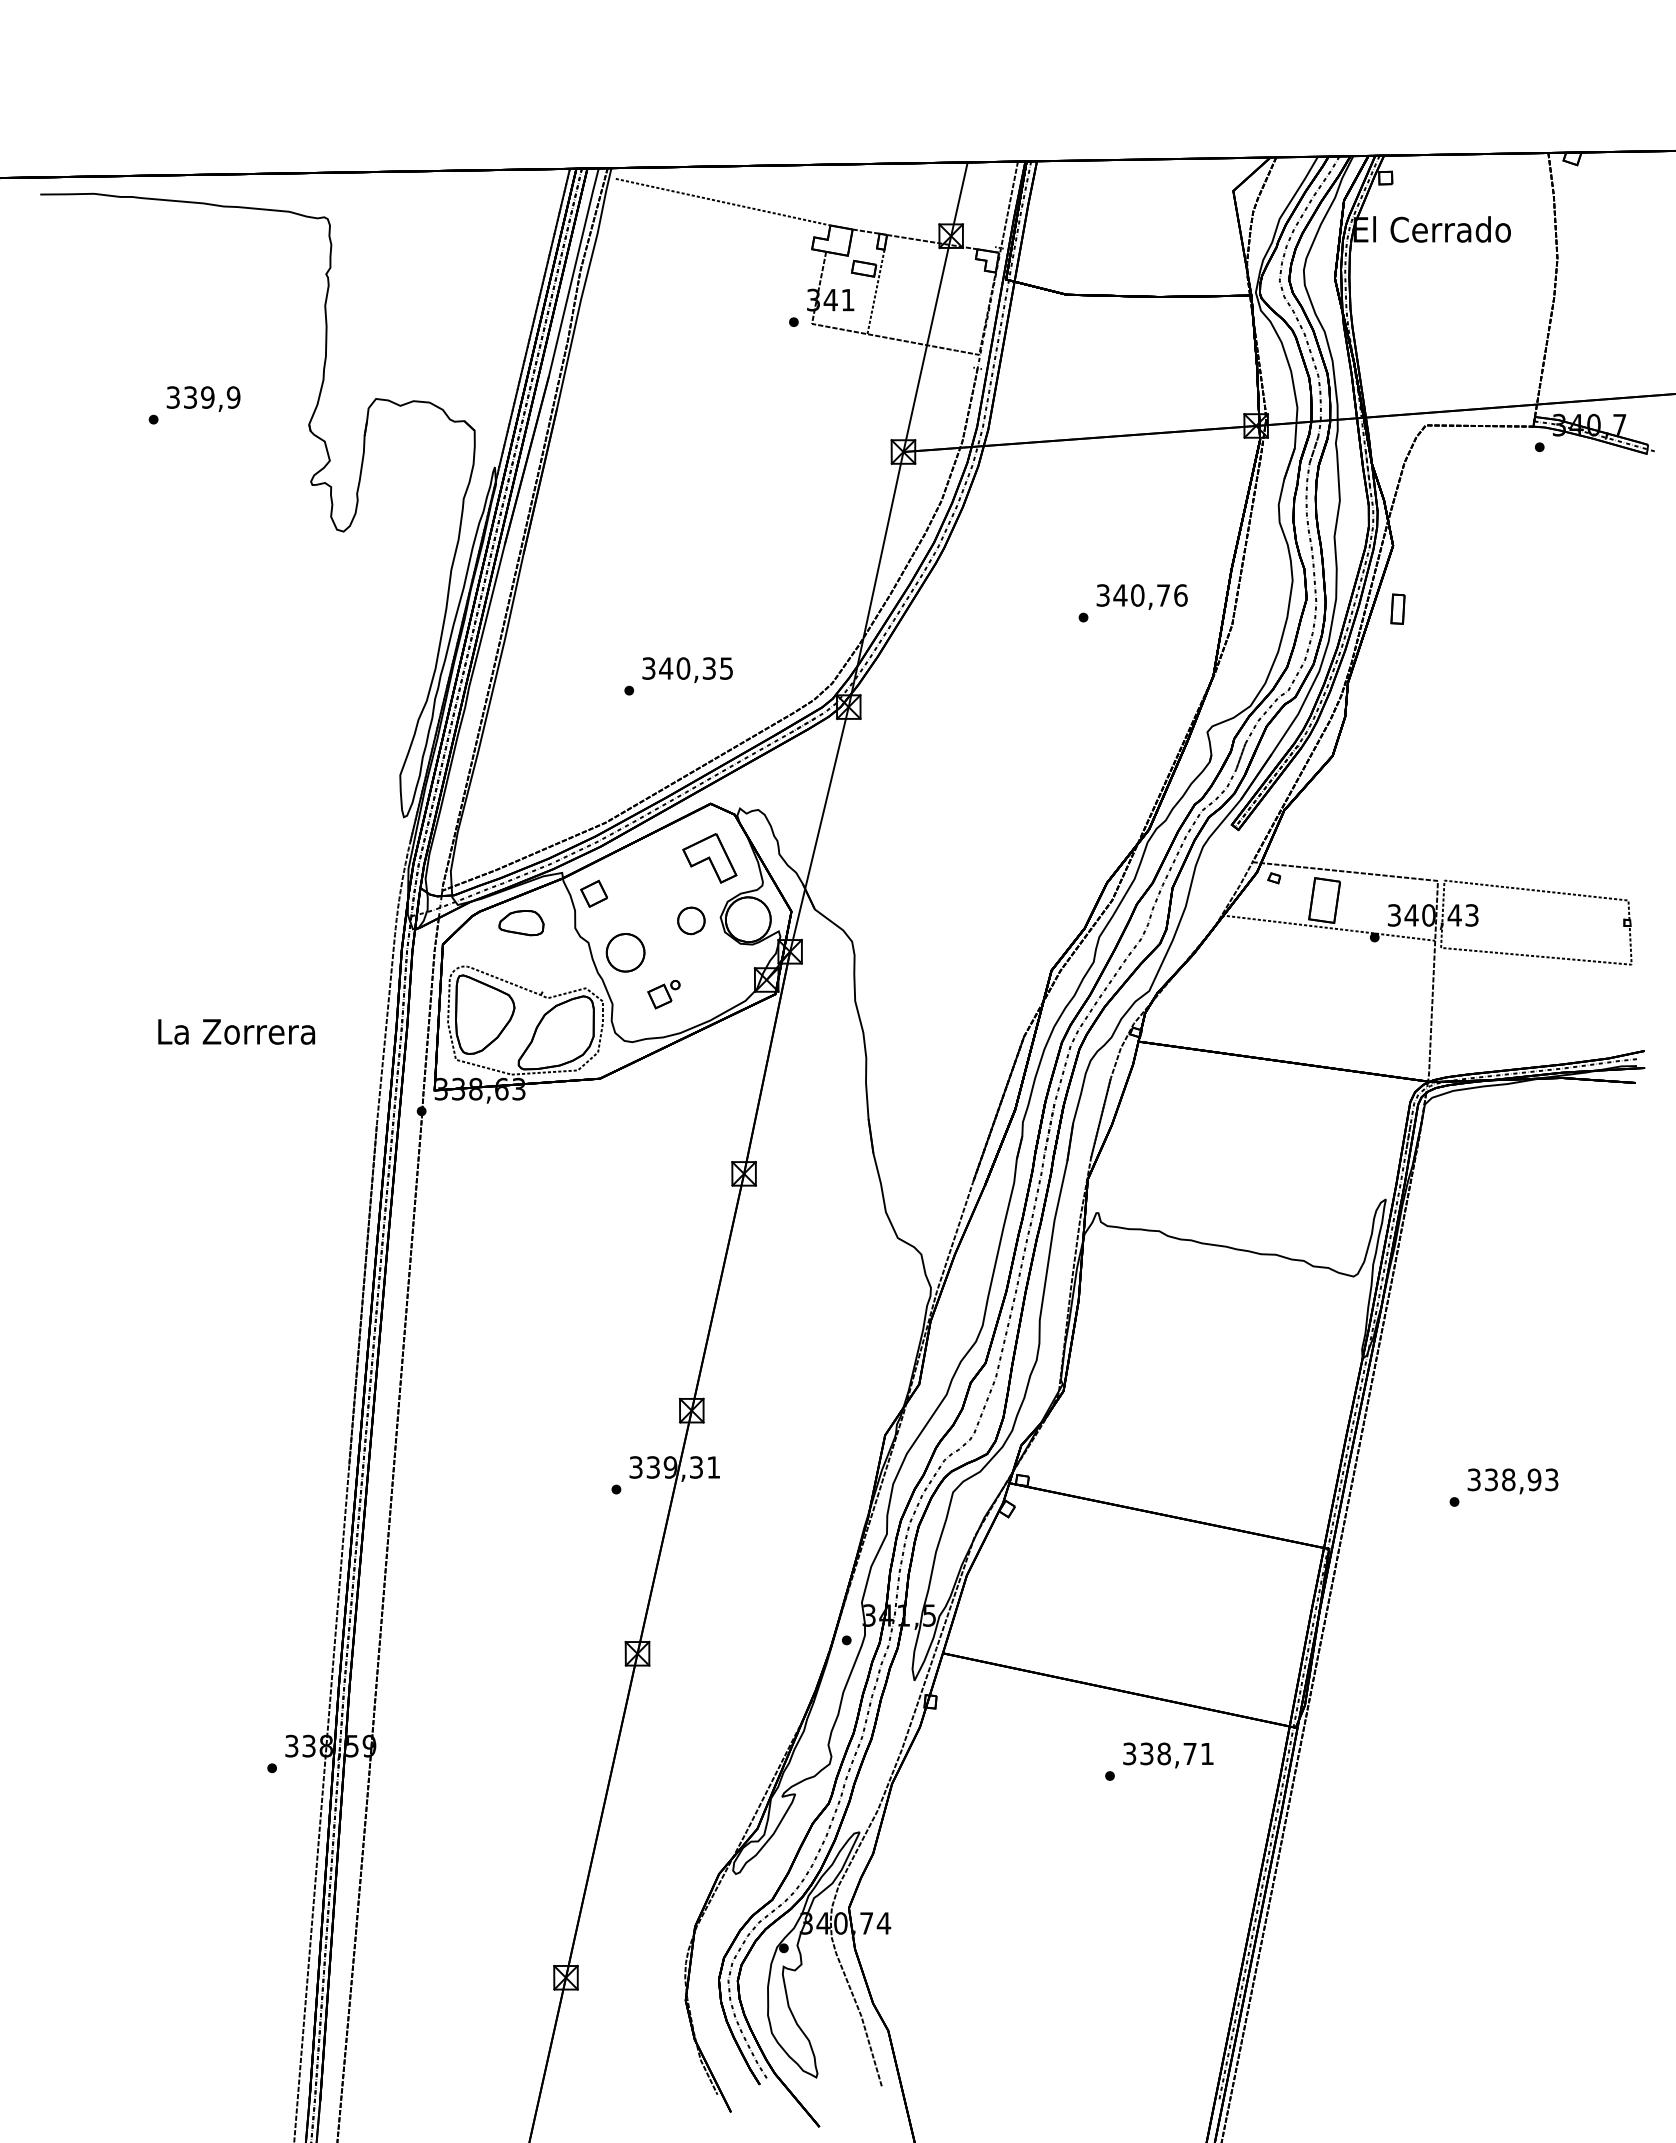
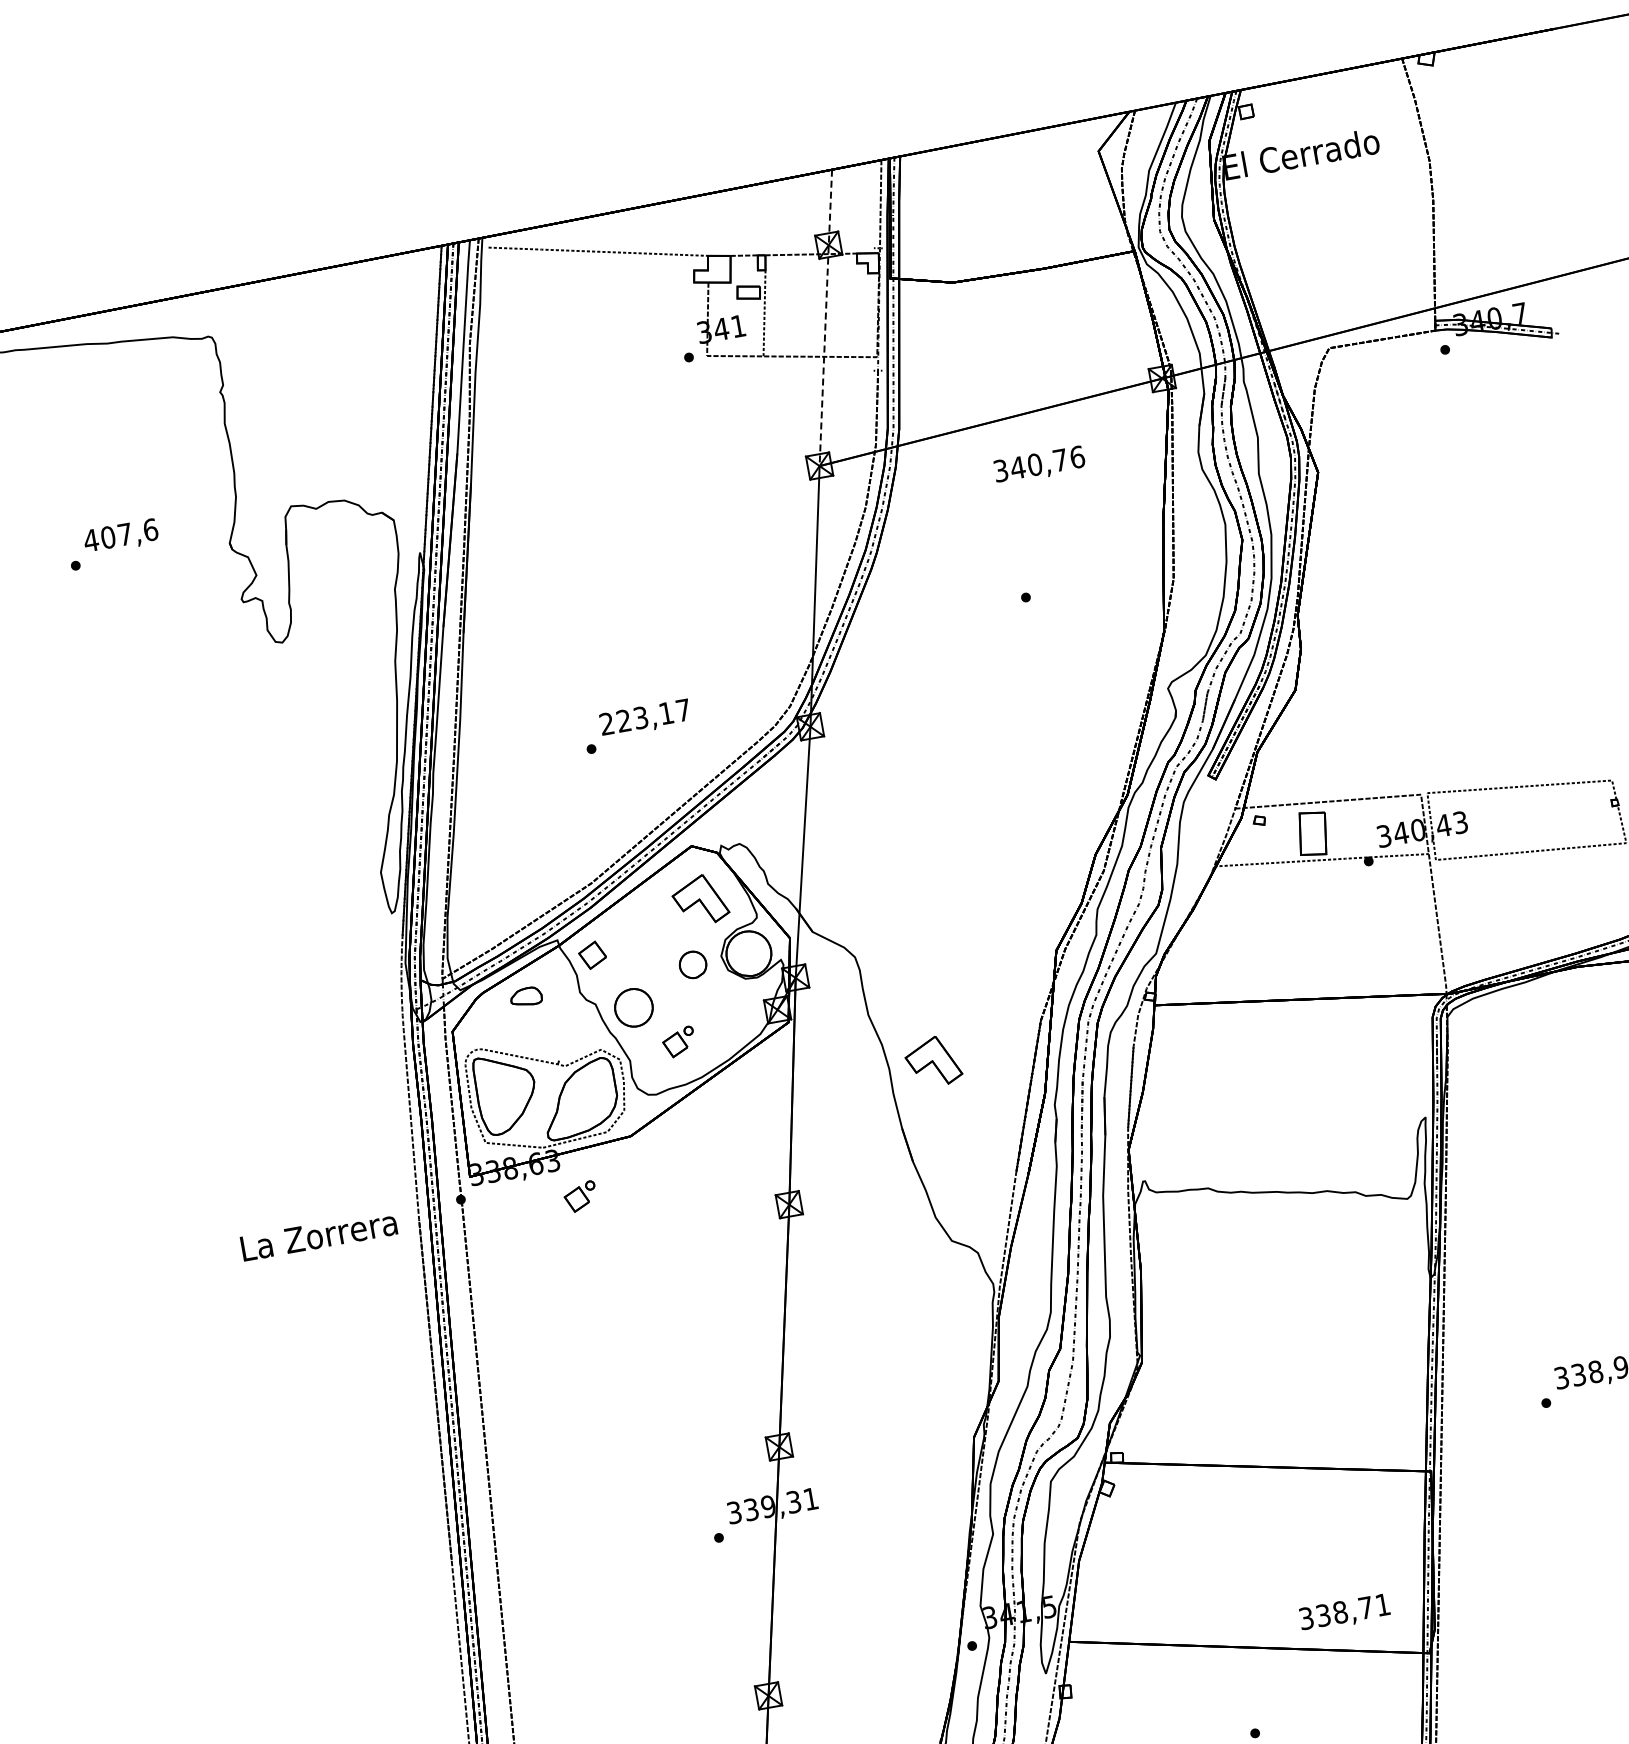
line: (935, 307) -> (825, 318), solid -> dashed
text: (203, 397) -> (120, 535), 339,9 -> 407,6
text: (1141, 596) -> (1038, 465), moved
part: (1397, 608) -> (1333, 533), removed
text: (687, 668) -> (644, 717), 340,35 -> 223,17
part: (521, 923) -> (526, 997), size x0.7
text: (236, 1031) -> (318, 1235), moved
part: (910, 1058) -> (932, 1061), added
part: (539, 1129) -> (580, 1196), added
text: (1168, 1755) -> (1344, 1613), moved

